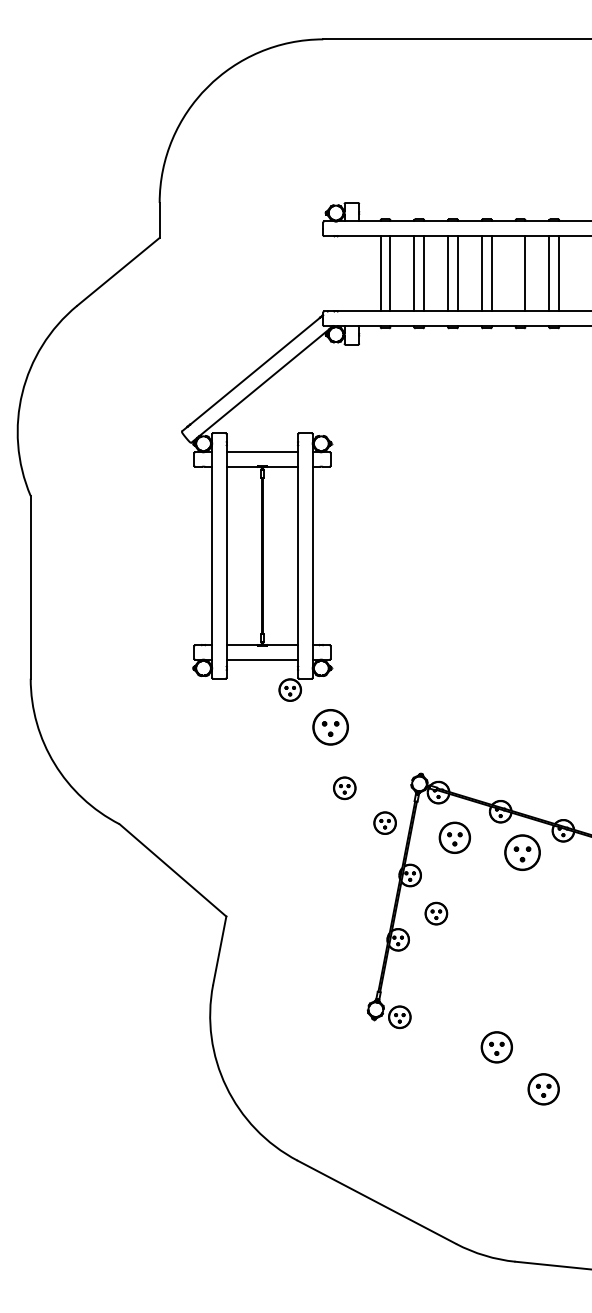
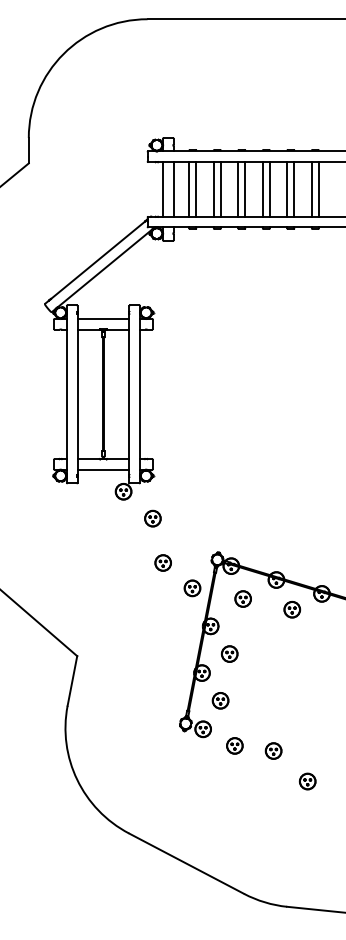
line: (344, 273) -> (163, 189), added
line: (359, 273) -> (173, 189), added
line: (515, 273) -> (287, 189), added
part: (330, 726) -> (152, 518), size x0.62
part: (454, 837) -> (242, 598), size x0.71
part: (522, 852) -> (292, 609), size x0.62
part: (423, 977) -> (220, 700), added
part: (443, 1039) -> (234, 745), added
part: (496, 1046) -> (273, 750), size x0.71
part: (543, 1088) -> (307, 781), size x0.71

